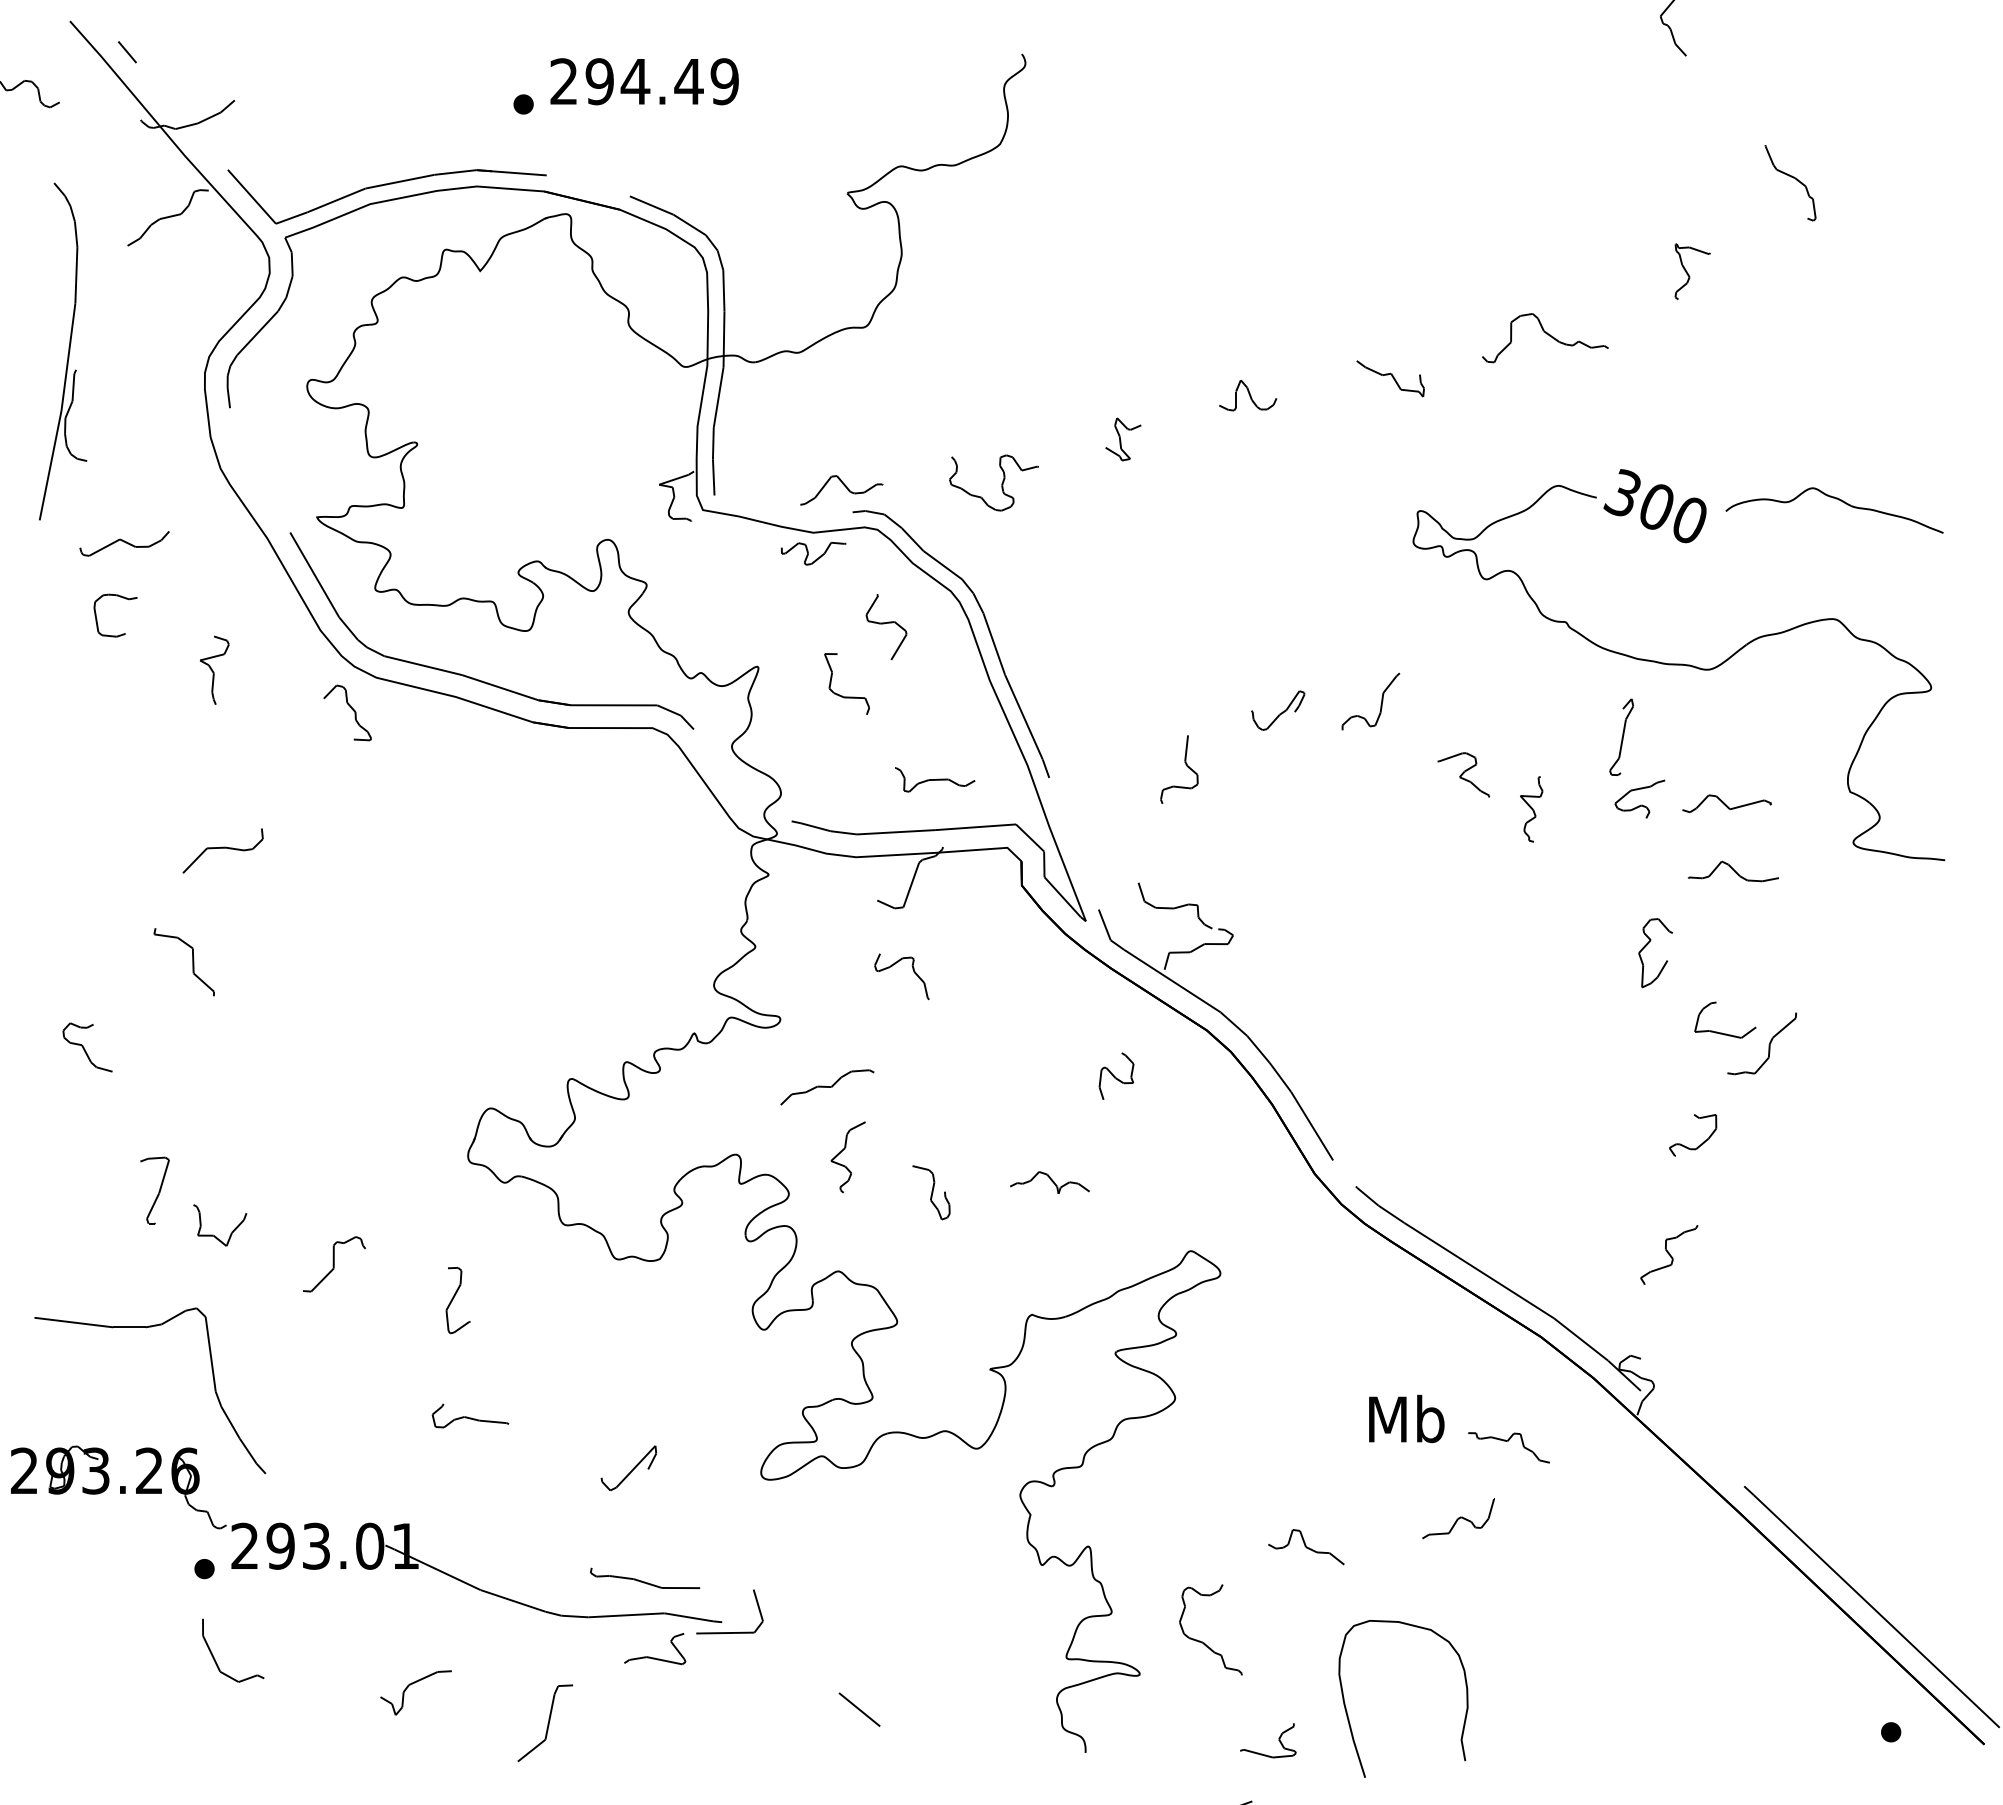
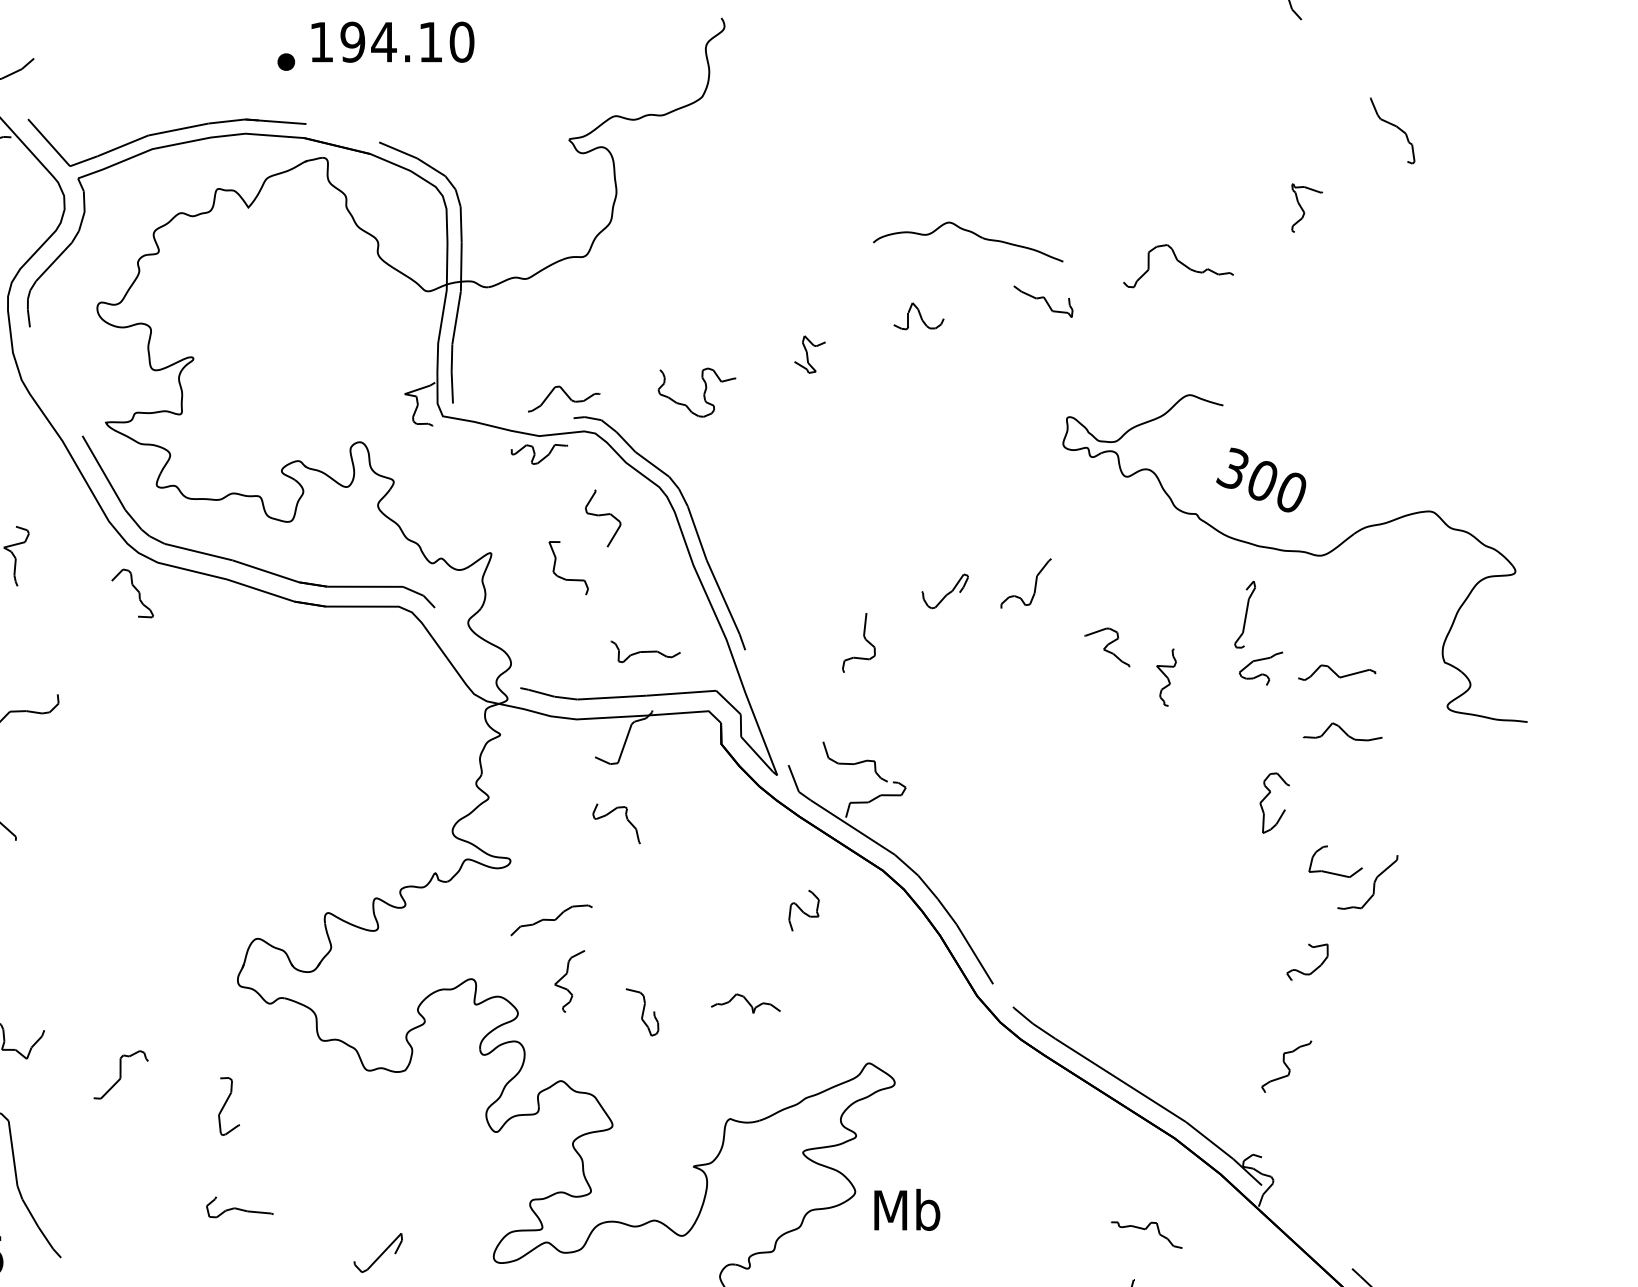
text: (644, 81) -> (391, 42), 294.49 -> 194.10
part: (1838, 500) -> (971, 233), moved
text: (1654, 506) -> (1260, 480), moved
text: (1406, 1418) -> (907, 1209), moved

